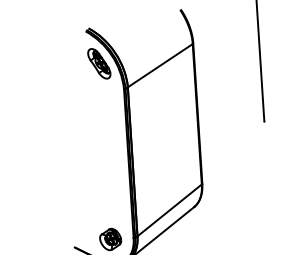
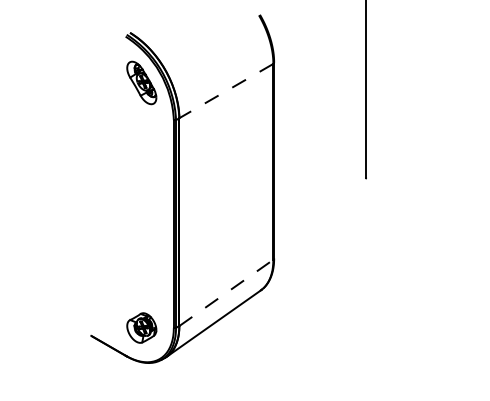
line: (159, 66) -> (225, 91), solid -> dashed
line: (169, 210) -> (226, 292), solid -> dashed

